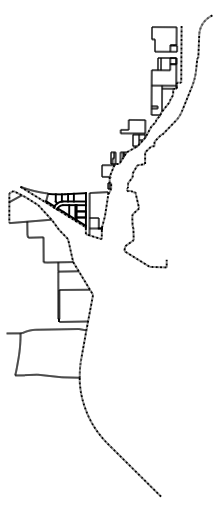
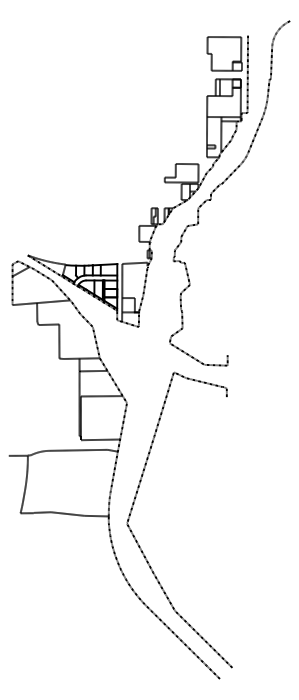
curve: (101, 396) -> (138, 542), added

